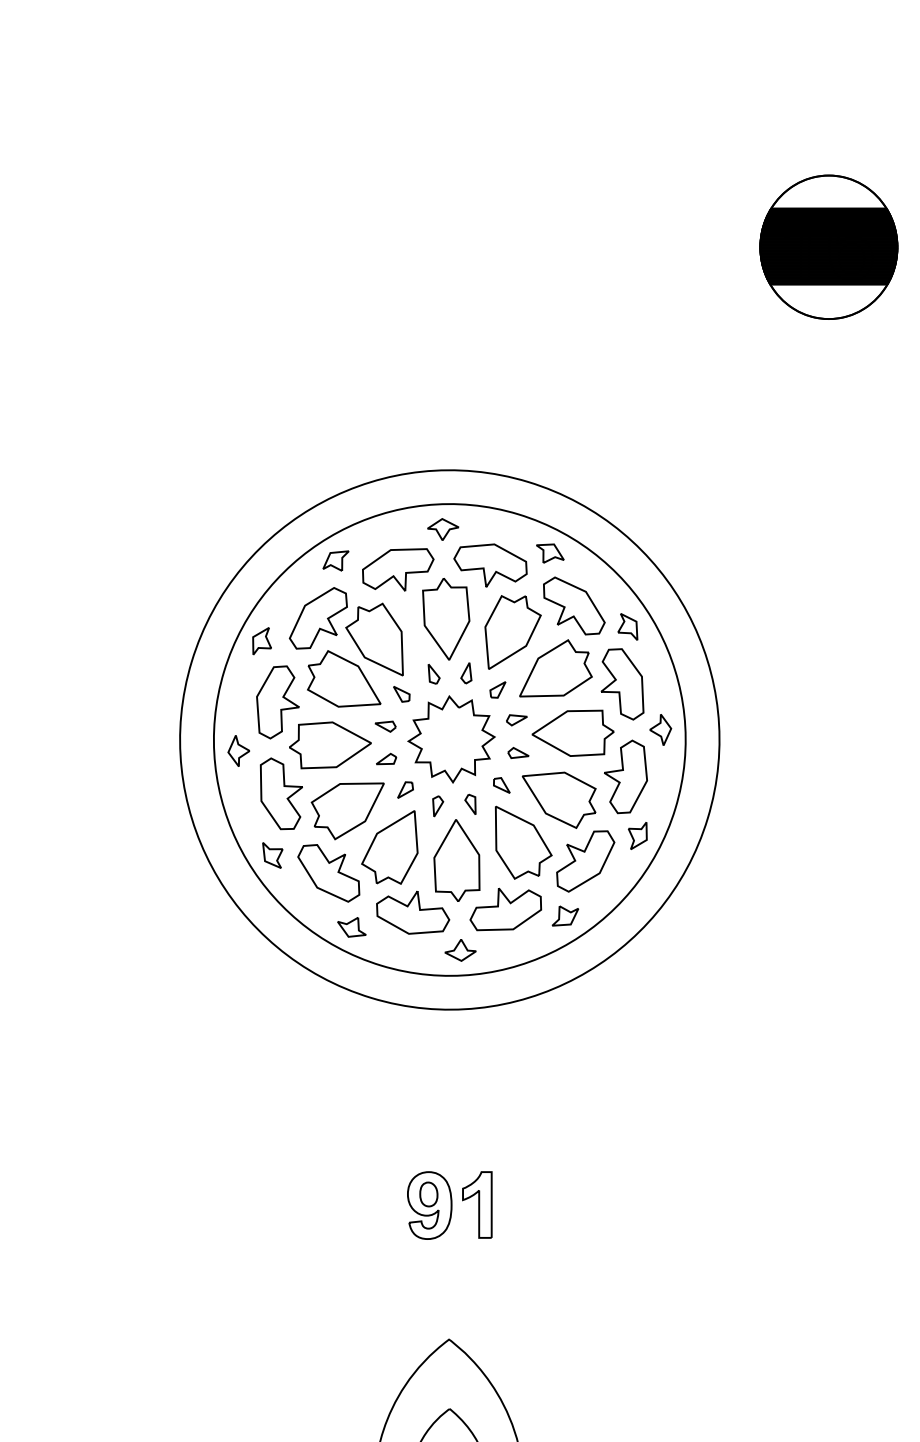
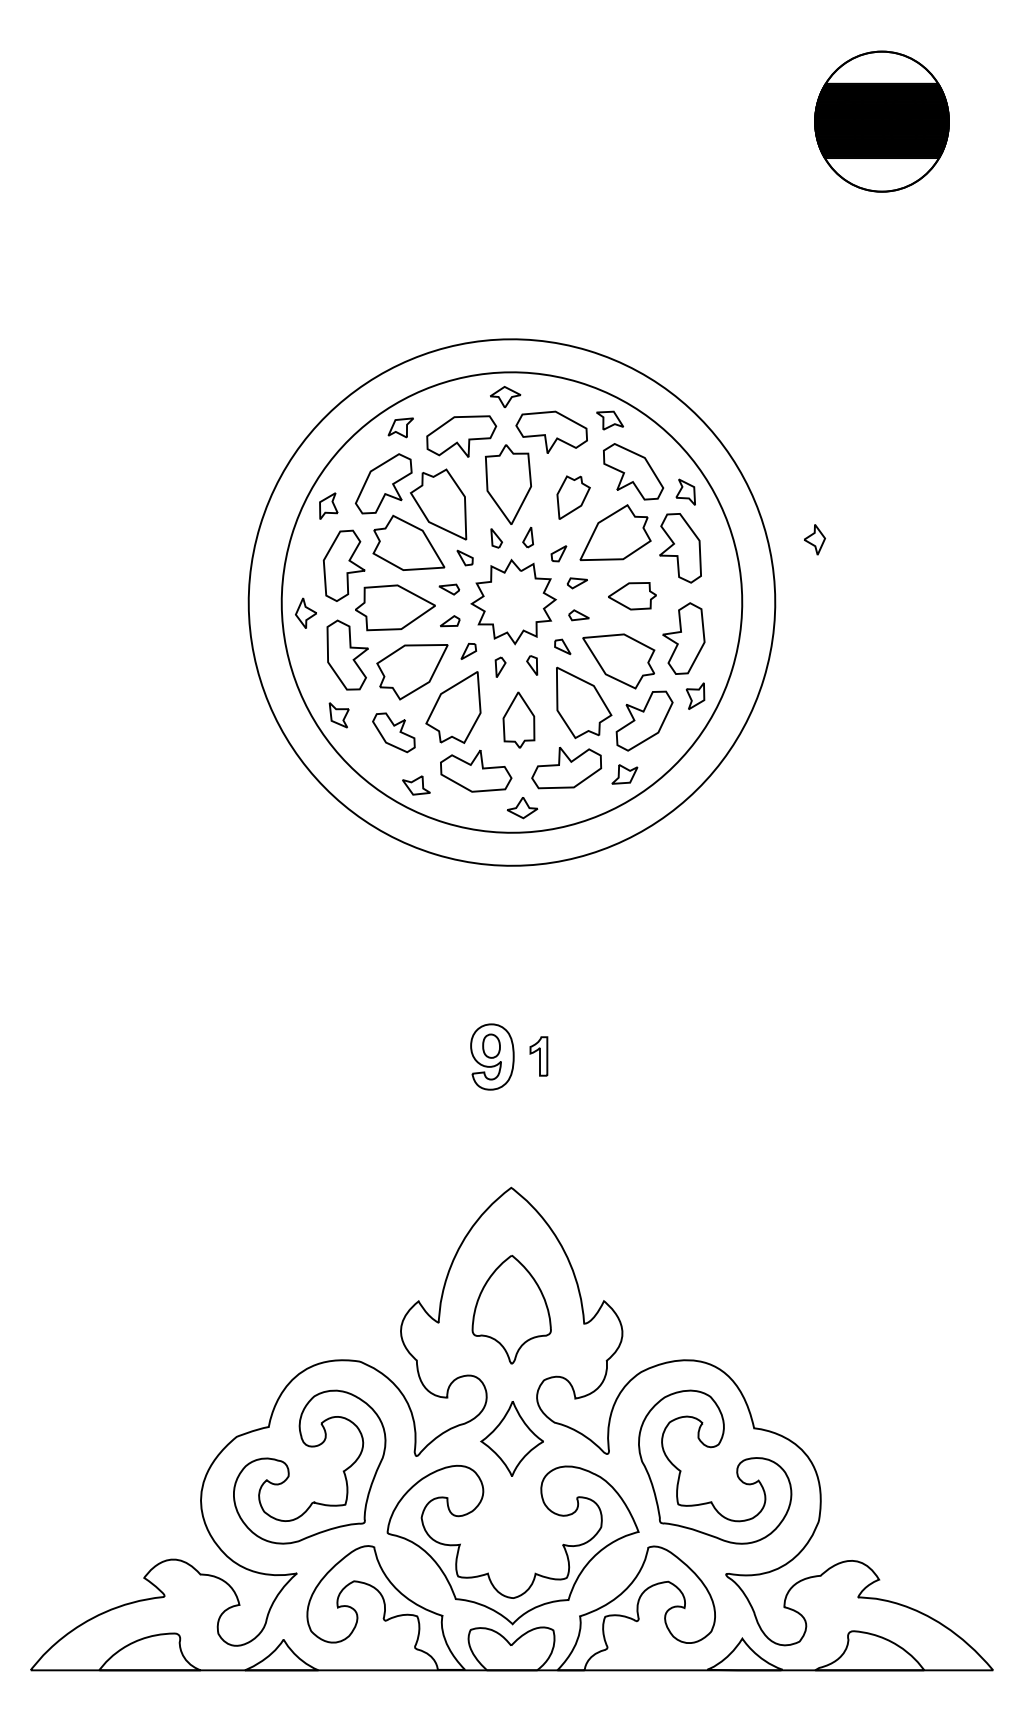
part: (512, 632) -> (573, 497), size x0.6
part: (660, 729) -> (814, 539), moved
part: (573, 733) -> (632, 596), size x0.6
part: (456, 859) -> (518, 719), size x0.7
part: (328, 873) -> (393, 732), size x0.7
part: (476, 1205) -> (538, 1056), size x0.6

